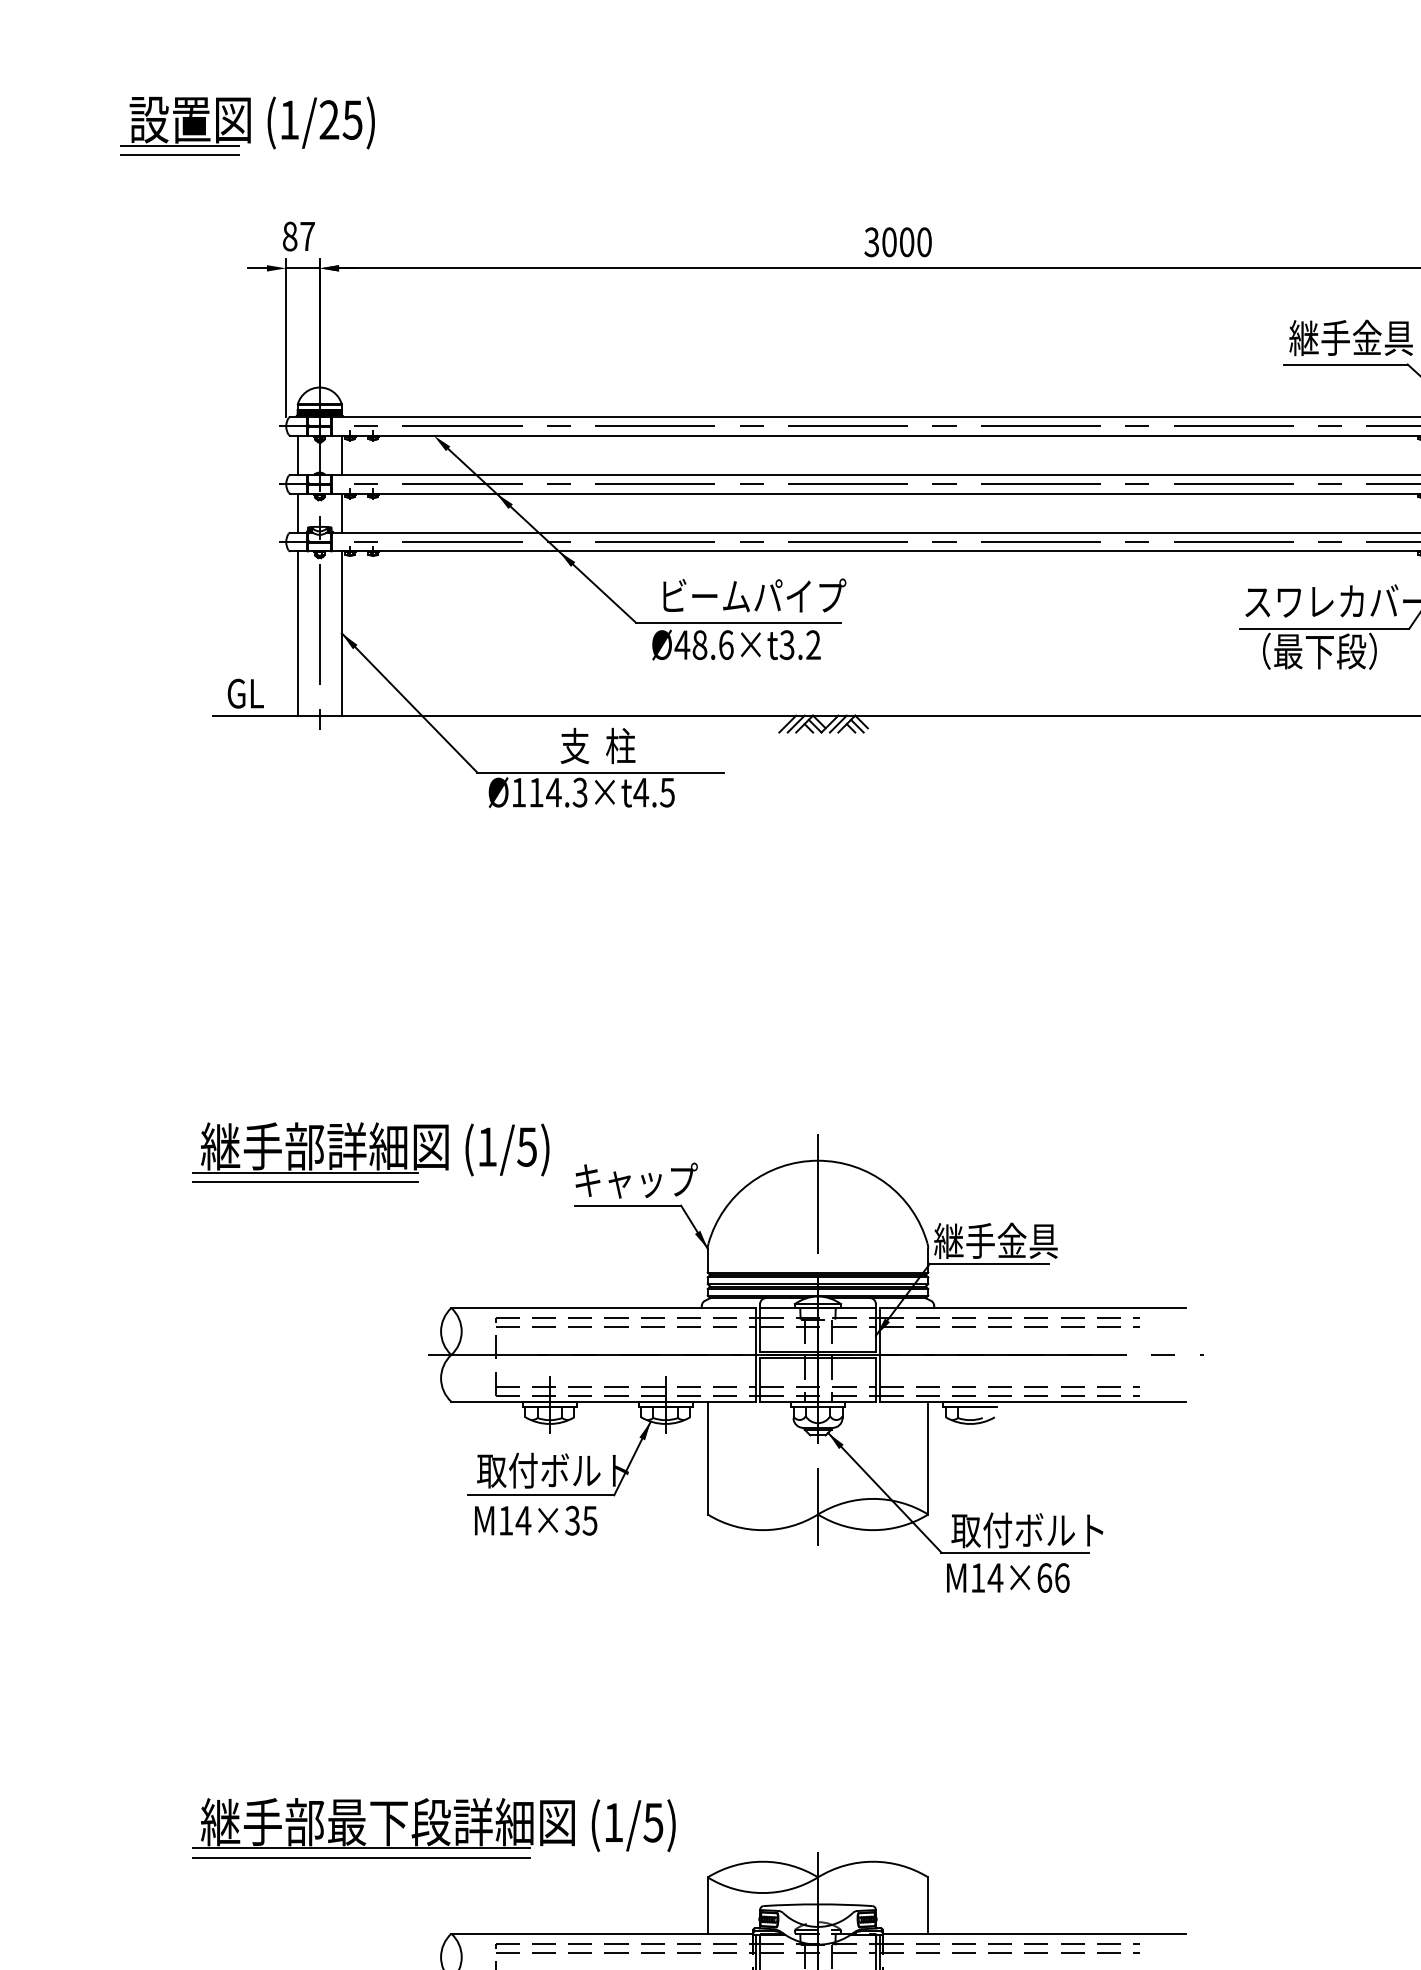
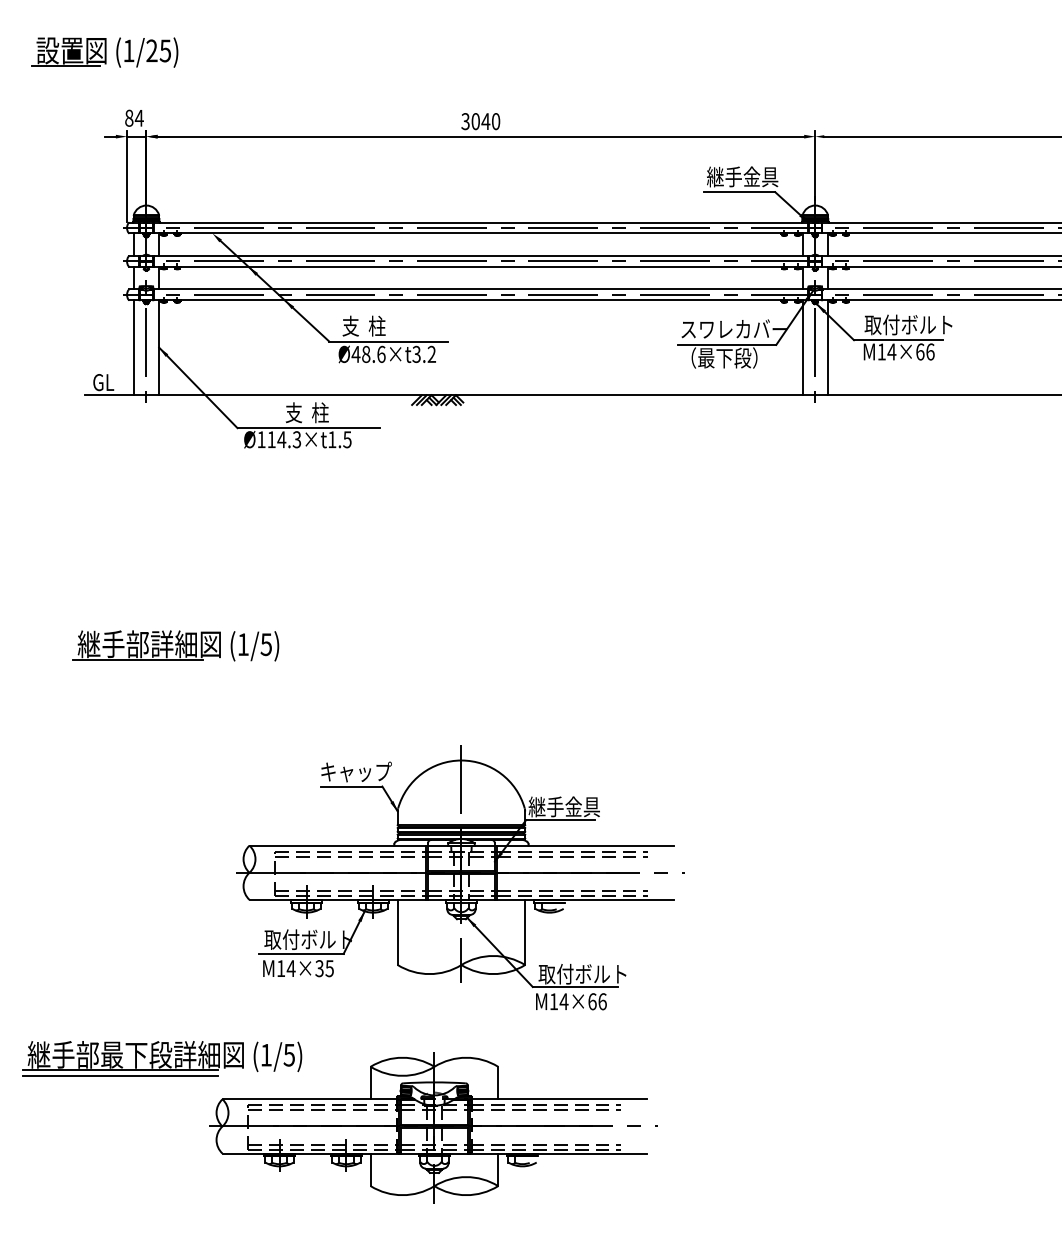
line: (179, 155) -> (65, 71), removed
text: (306, 236) -> (138, 118), 87 -> 84
text: (906, 242) -> (485, 121), 3000 -> 3040
text: (752, 595) -> (396, 325), ビームパイプ -> 支  柱
text: (639, 792) -> (331, 439), Ø114.3×t4.5 -> Ø114.3×t1.5
line: (306, 1183) -> (138, 665), removed
part: (816, 1363) -> (460, 877), moved
part: (434, 1828) -> (162, 1058), moved

